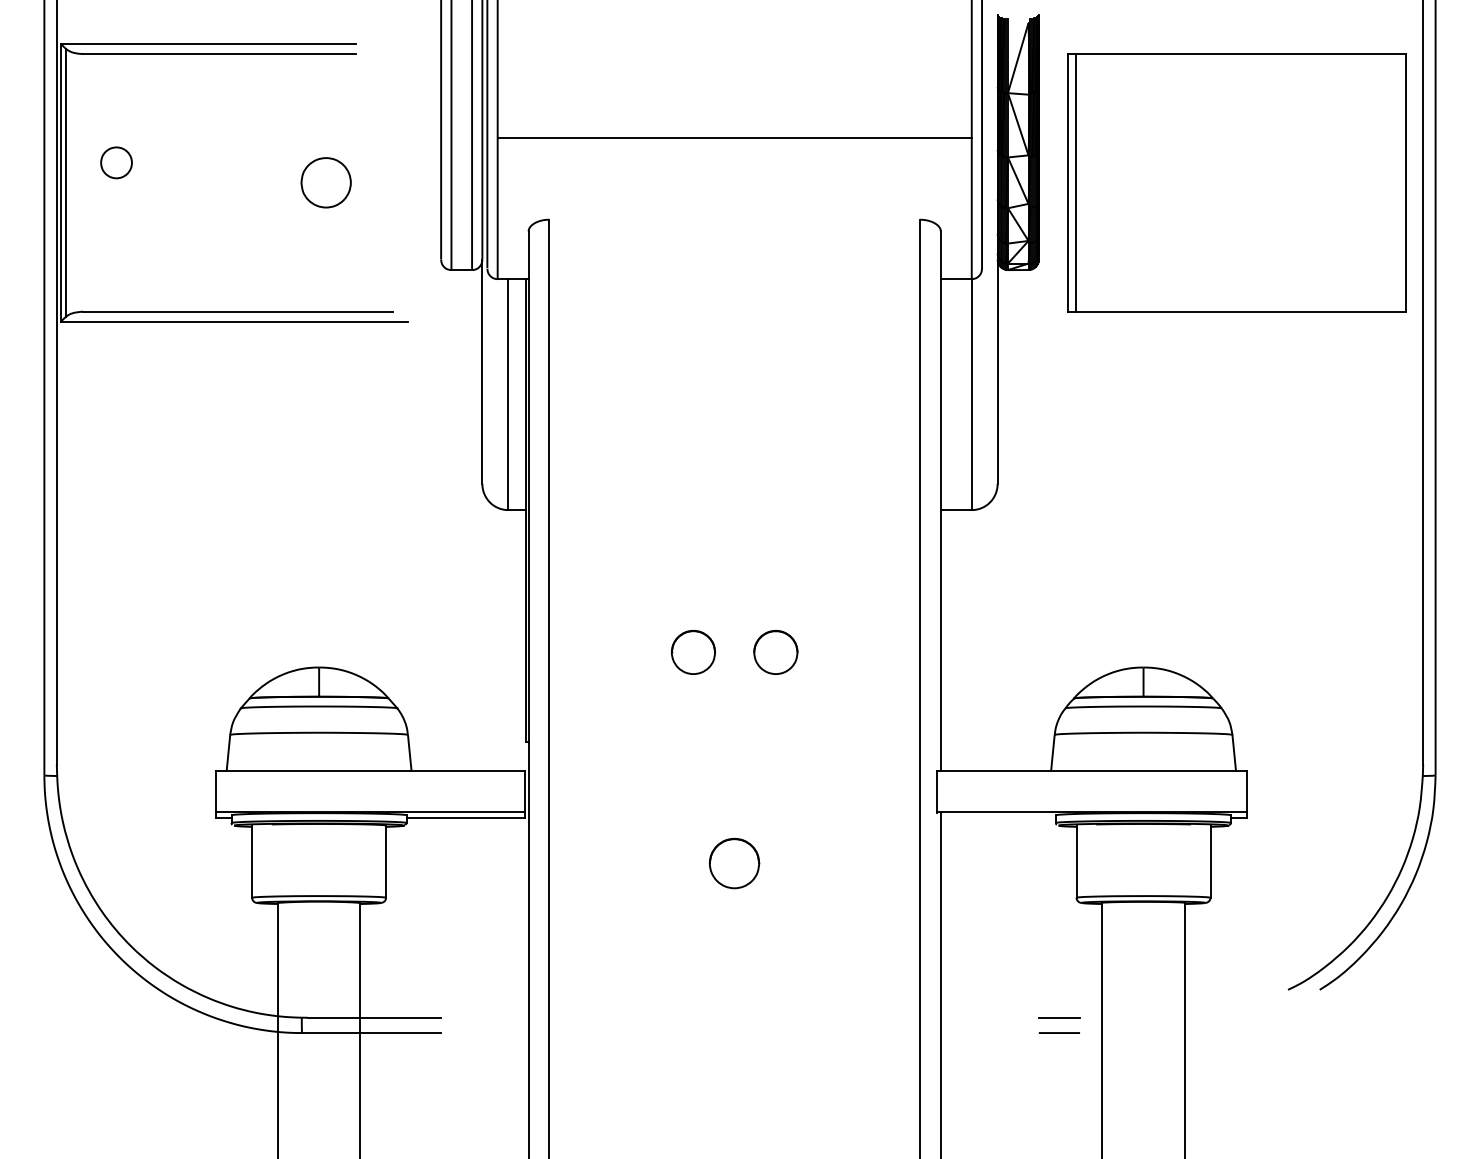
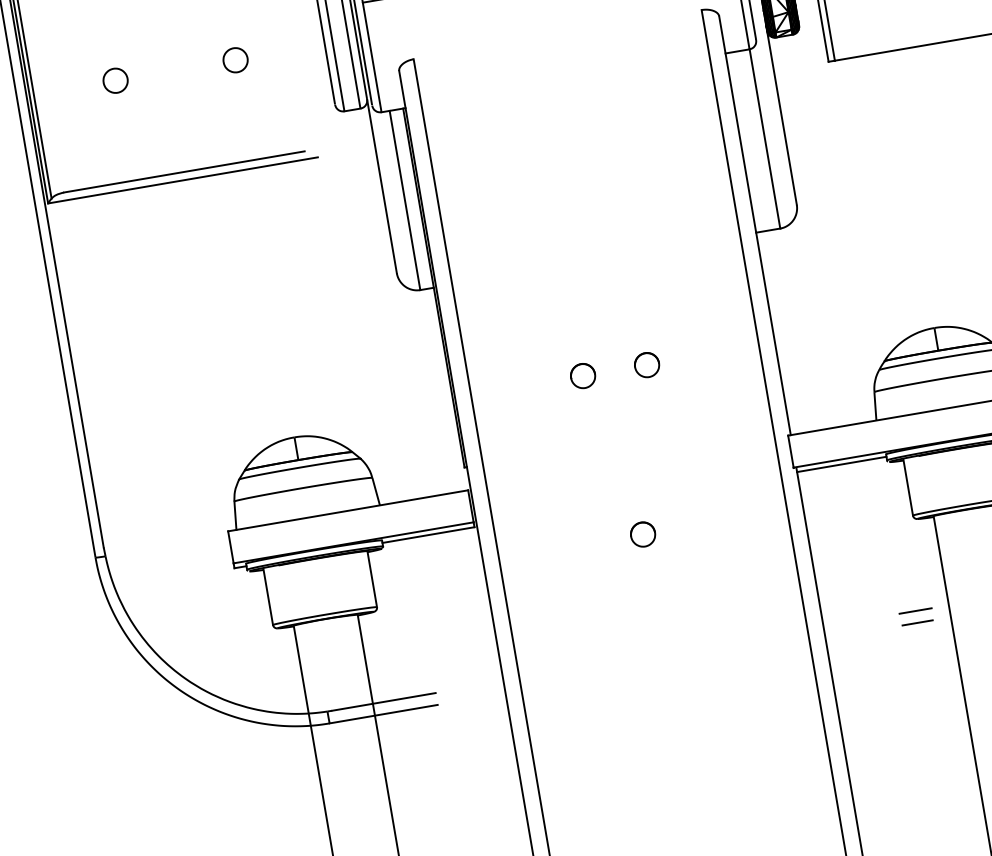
part: (116, 162) -> (115, 80), moved
part: (325, 182) -> (235, 60), size x0.62
part: (693, 652) -> (583, 376), size x0.71
part: (775, 652) -> (646, 365), size x0.71
line: (997, 818) -> (841, 464), added
part: (734, 863) -> (642, 534), size x0.62

